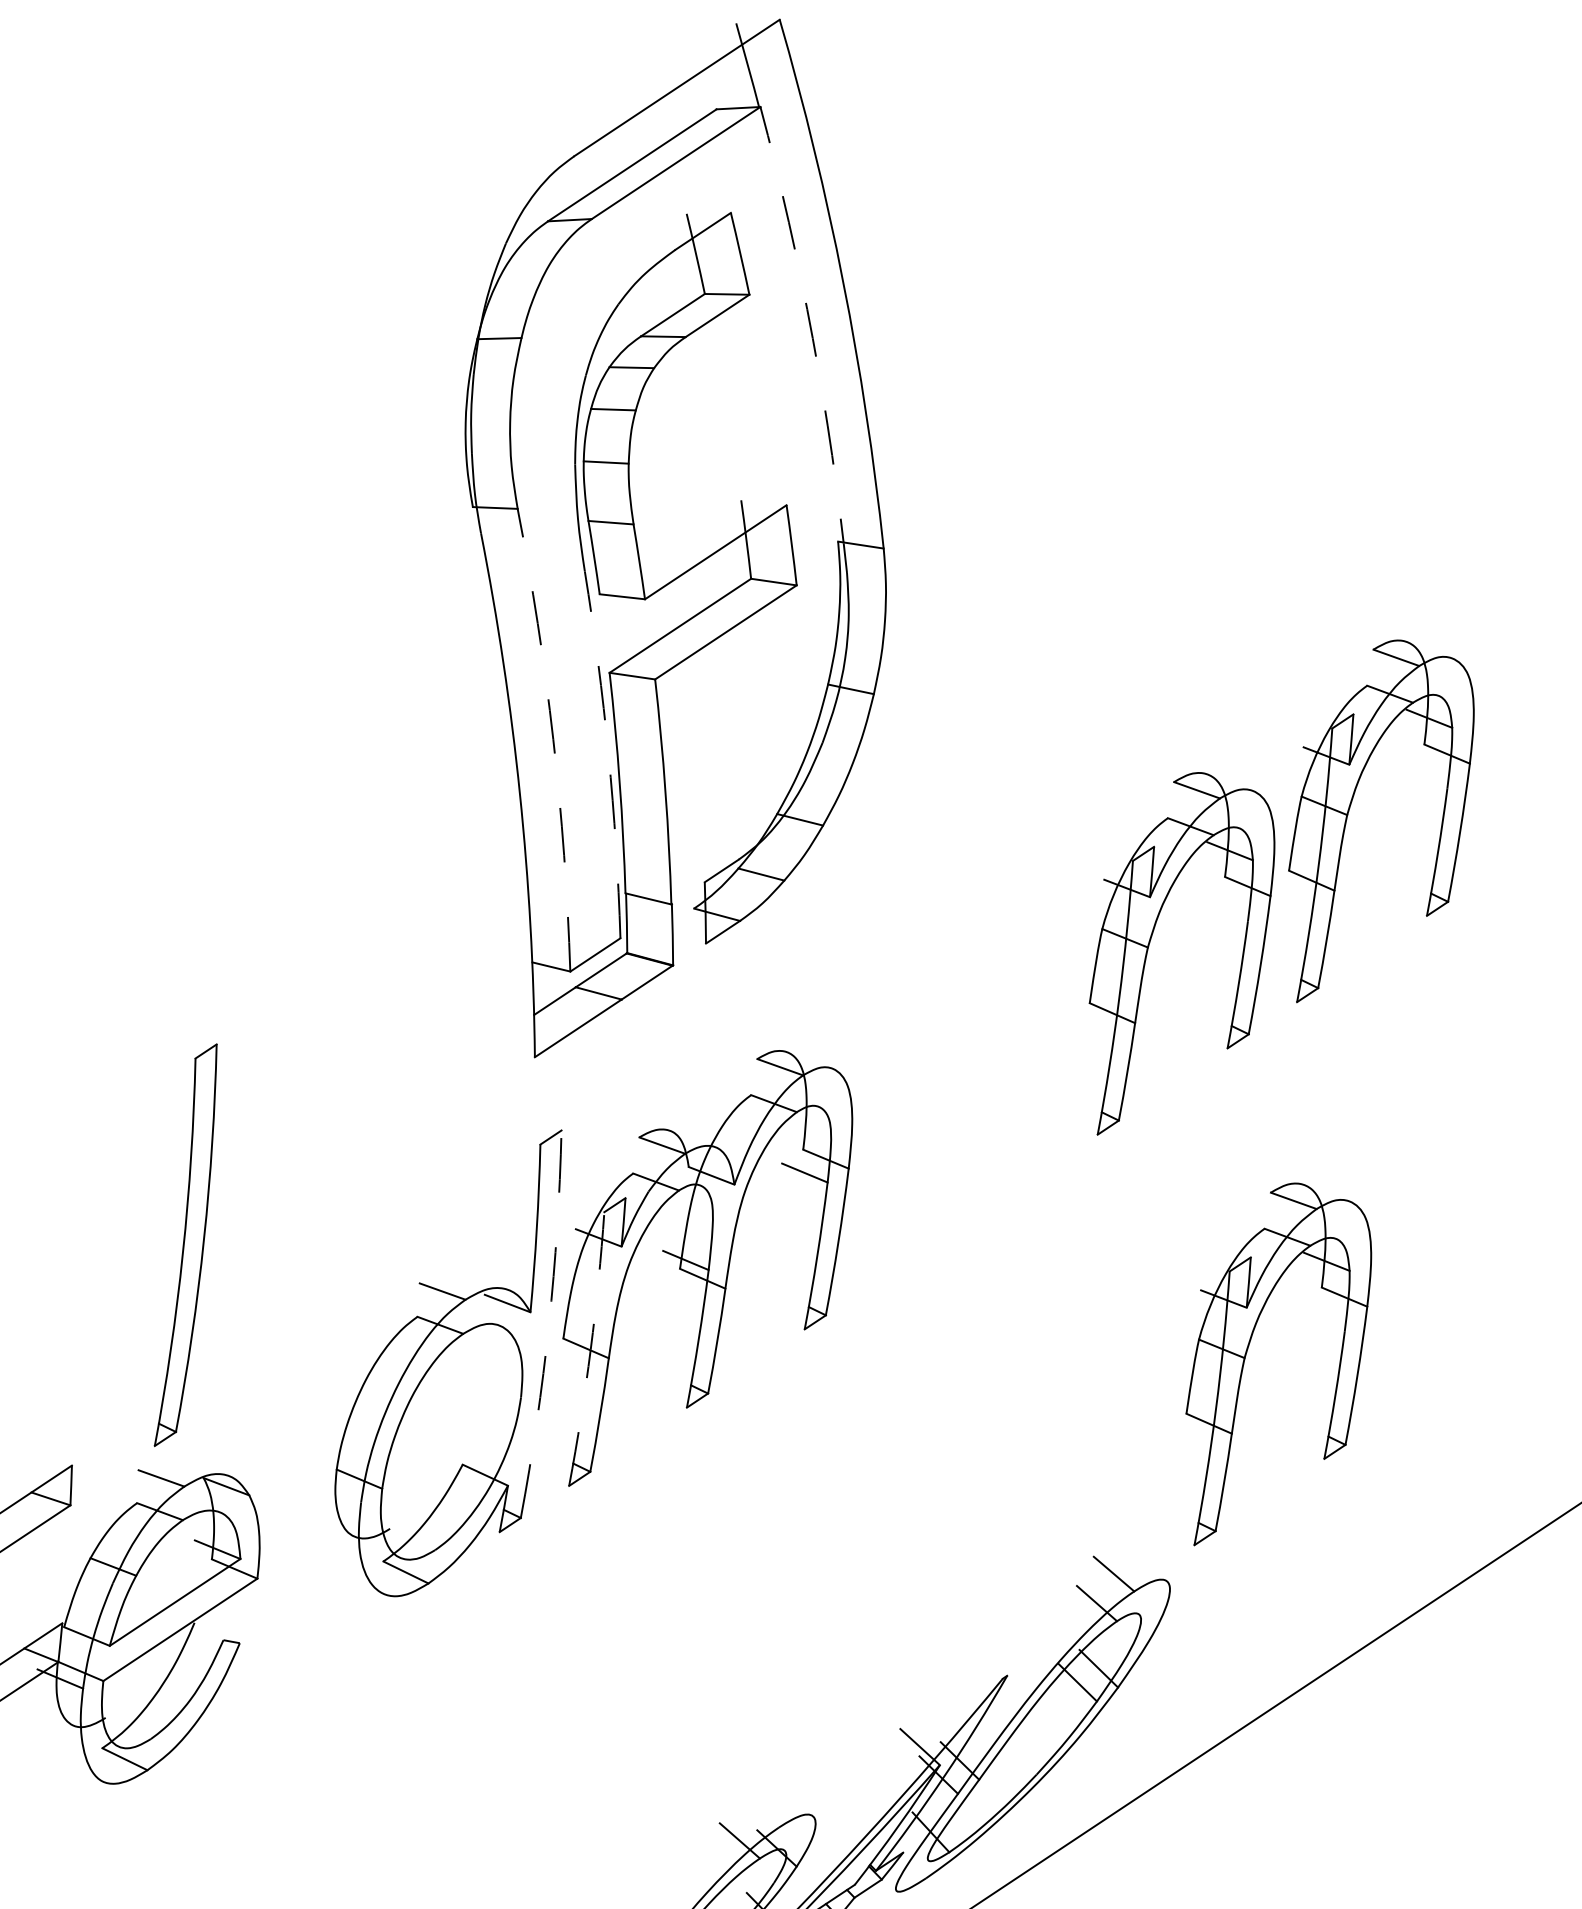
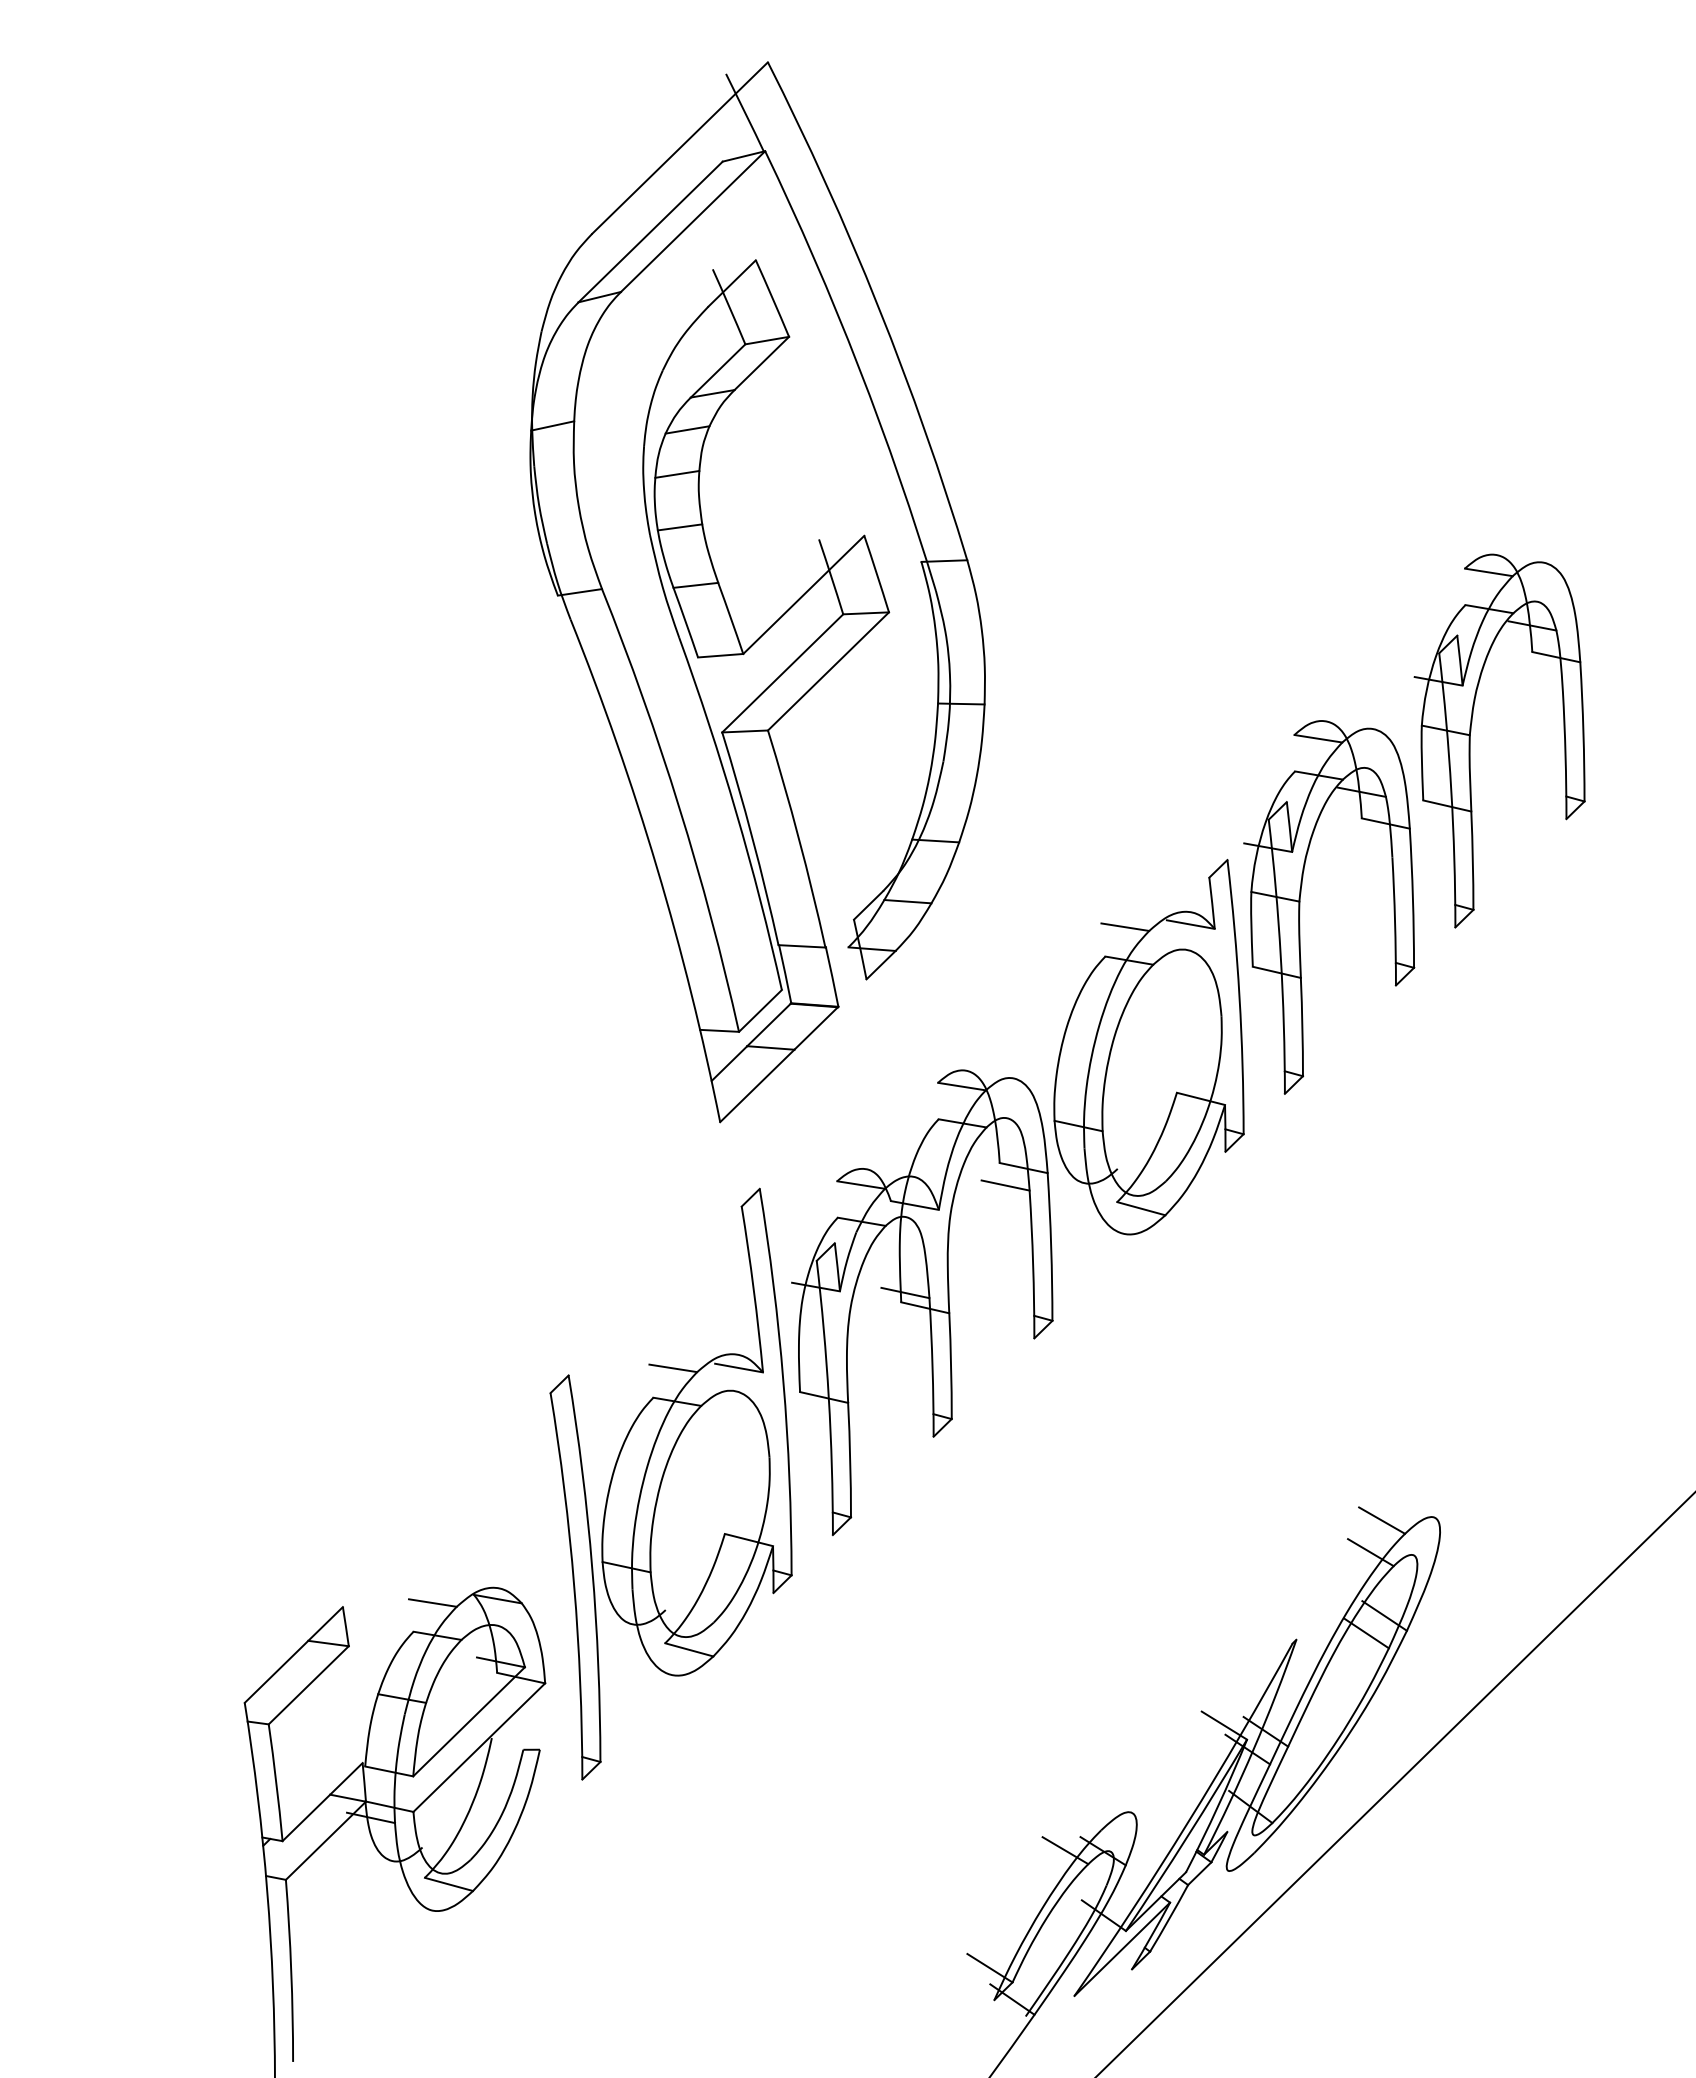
arc: (813, 338) -> (859, 367), dashed -> solid
arc: (553, 738) -> (679, 807), dashed -> solid
arc: (608, 754) -> (736, 812), dashed -> solid
part: (971, 1063) -> (1148, 1047), added
part: (185, 1245) -> (575, 1577), moved
arc: (549, 1325) -> (783, 1381), dashed -> solid
arc: (590, 1349) -> (828, 1397), dashed -> solid
part: (1244, 1363) -> (1470, 1290), removed

